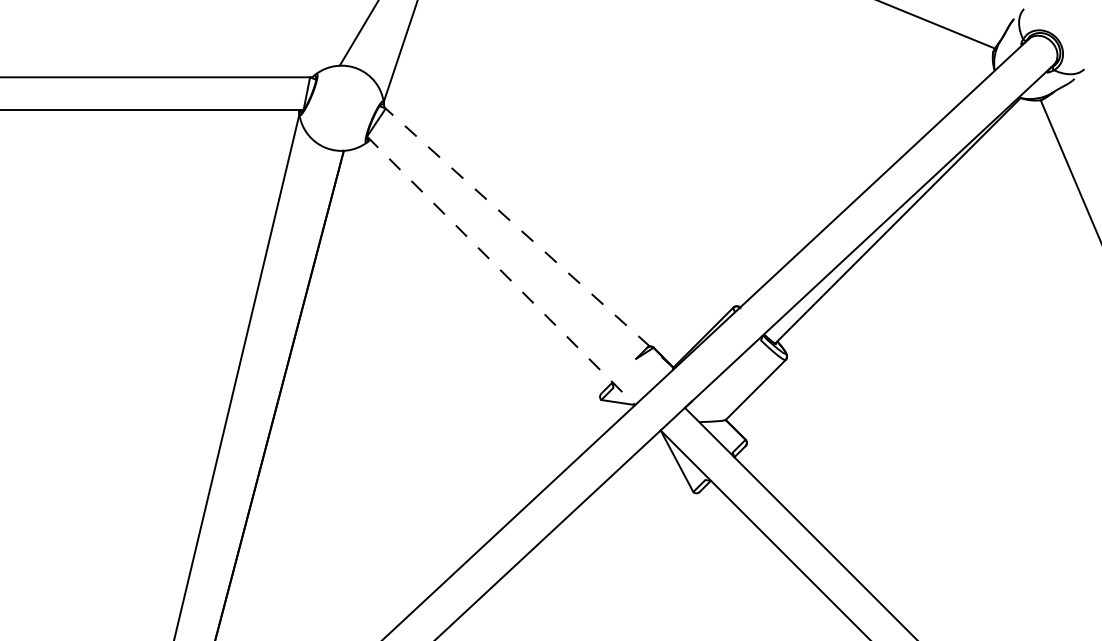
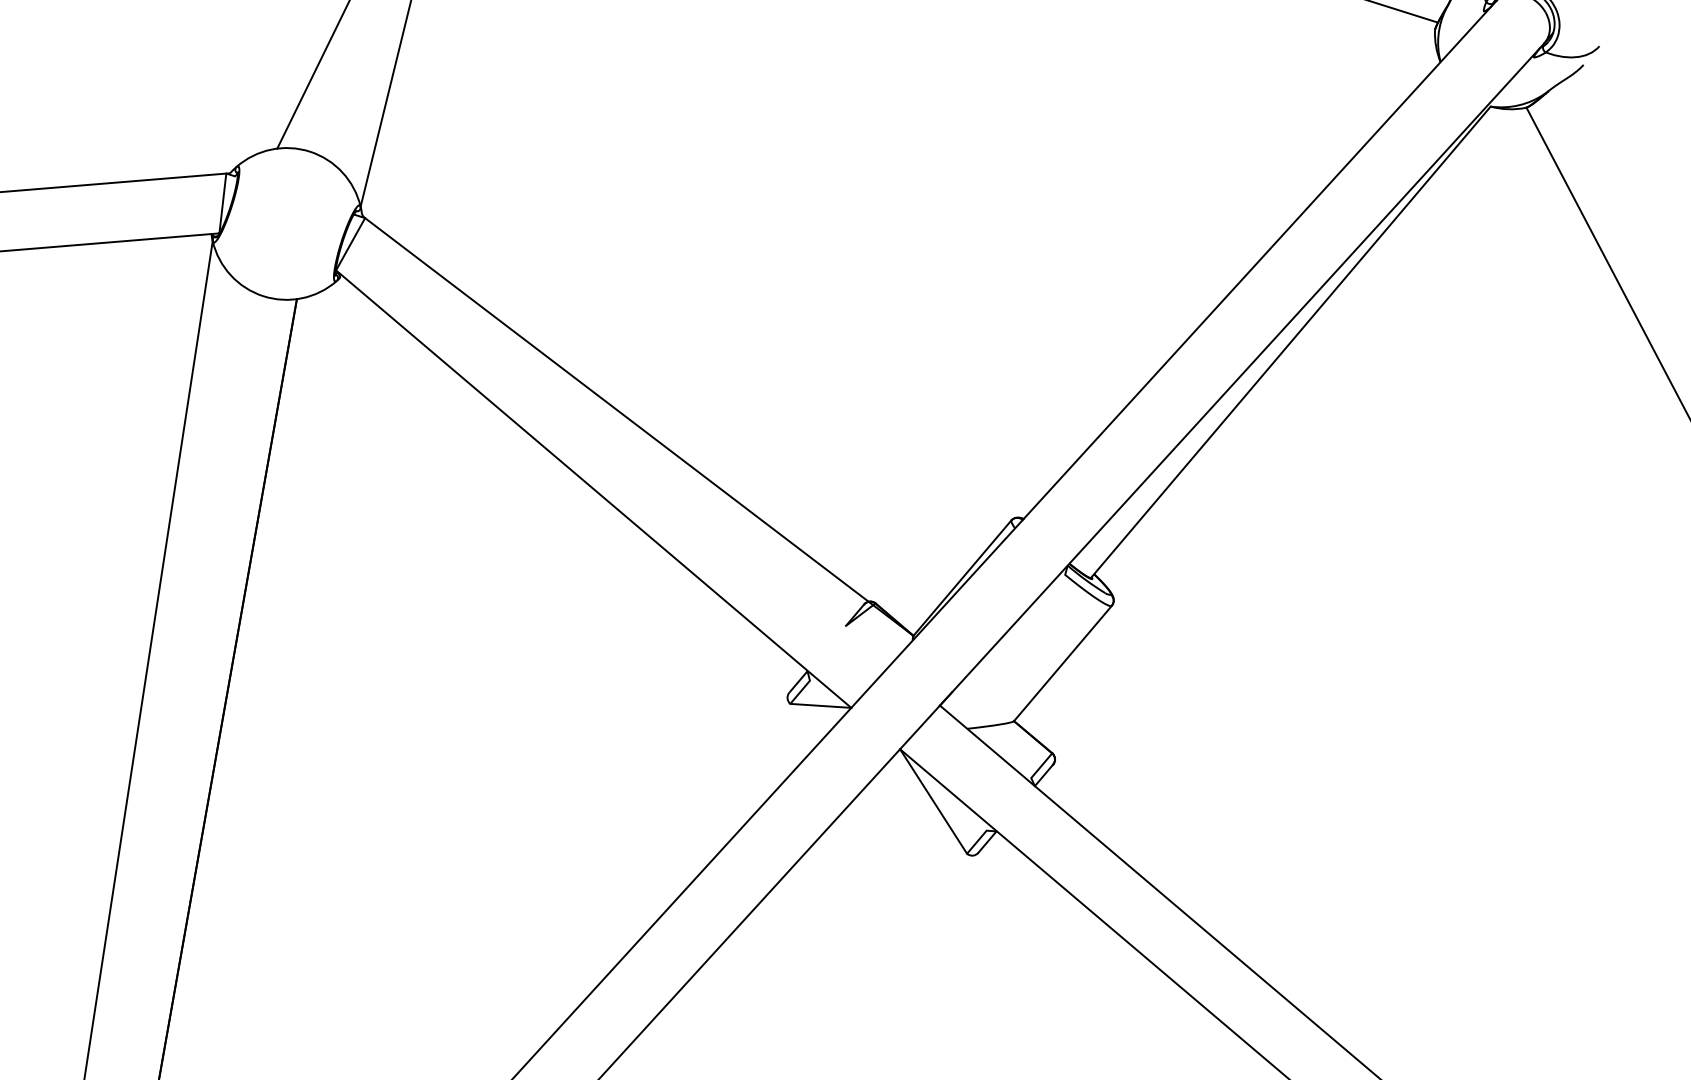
line: (529, 238) -> (639, 427), dashed -> solid
line: (501, 270) -> (594, 488), dashed -> solid

